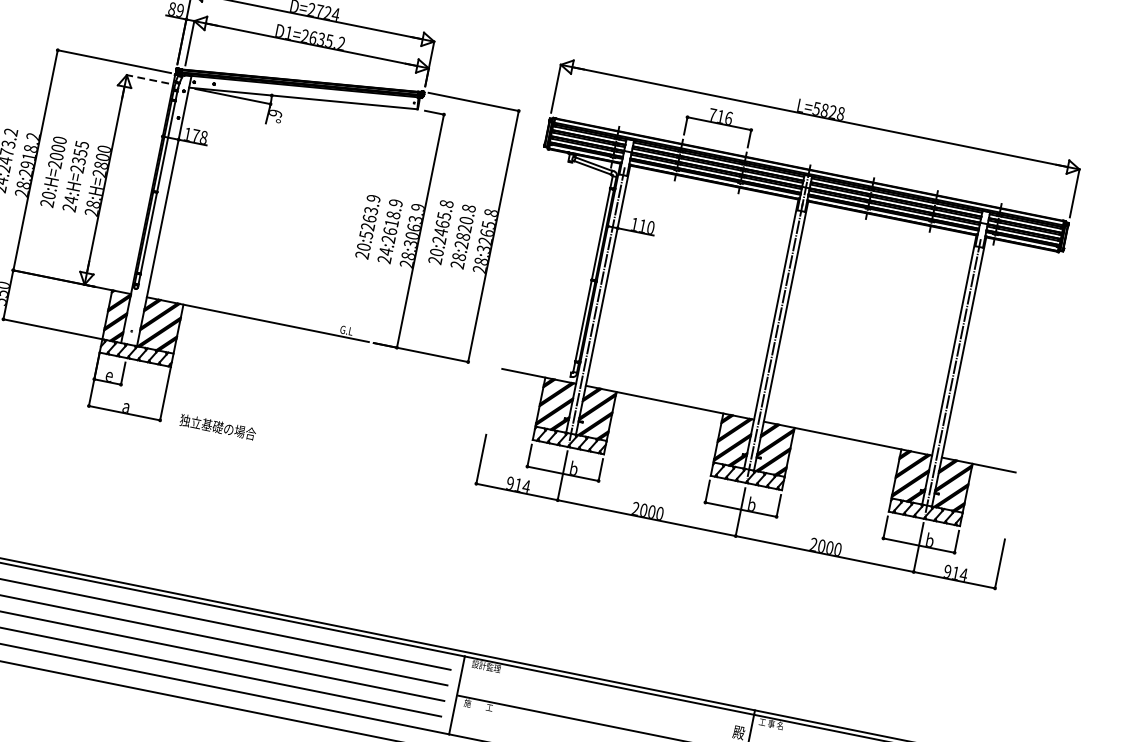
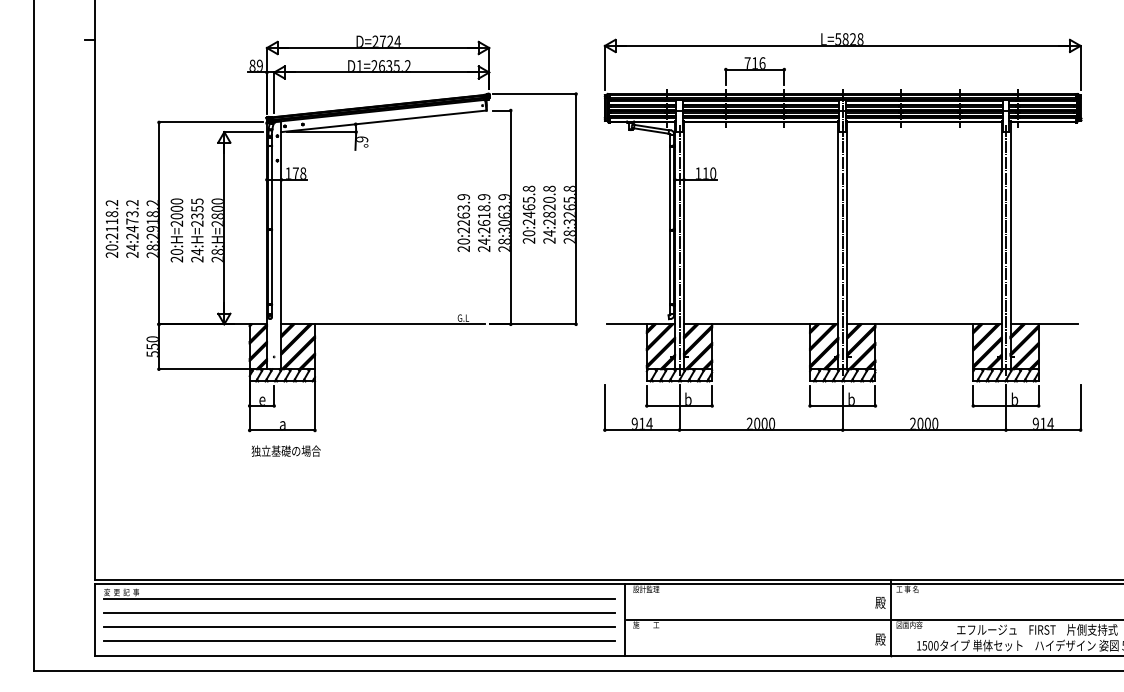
line: (147, 79) -> (243, 132), dashed -> solid
text: (366, 235) -> (463, 230), 20:5263.9 -> 20:2263.9
text: (459, 257) -> (549, 233), 28:2820.8 -> 24:2820.8
text: (217, 426) -> (285, 450), moved

